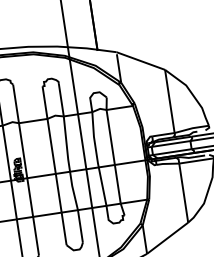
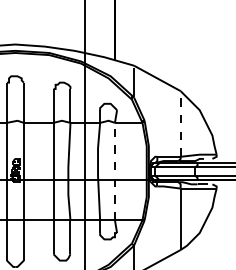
line: (169, 101) -> (180, 123), solid -> dashed
line: (113, 156) -> (114, 171), solid -> dashed

